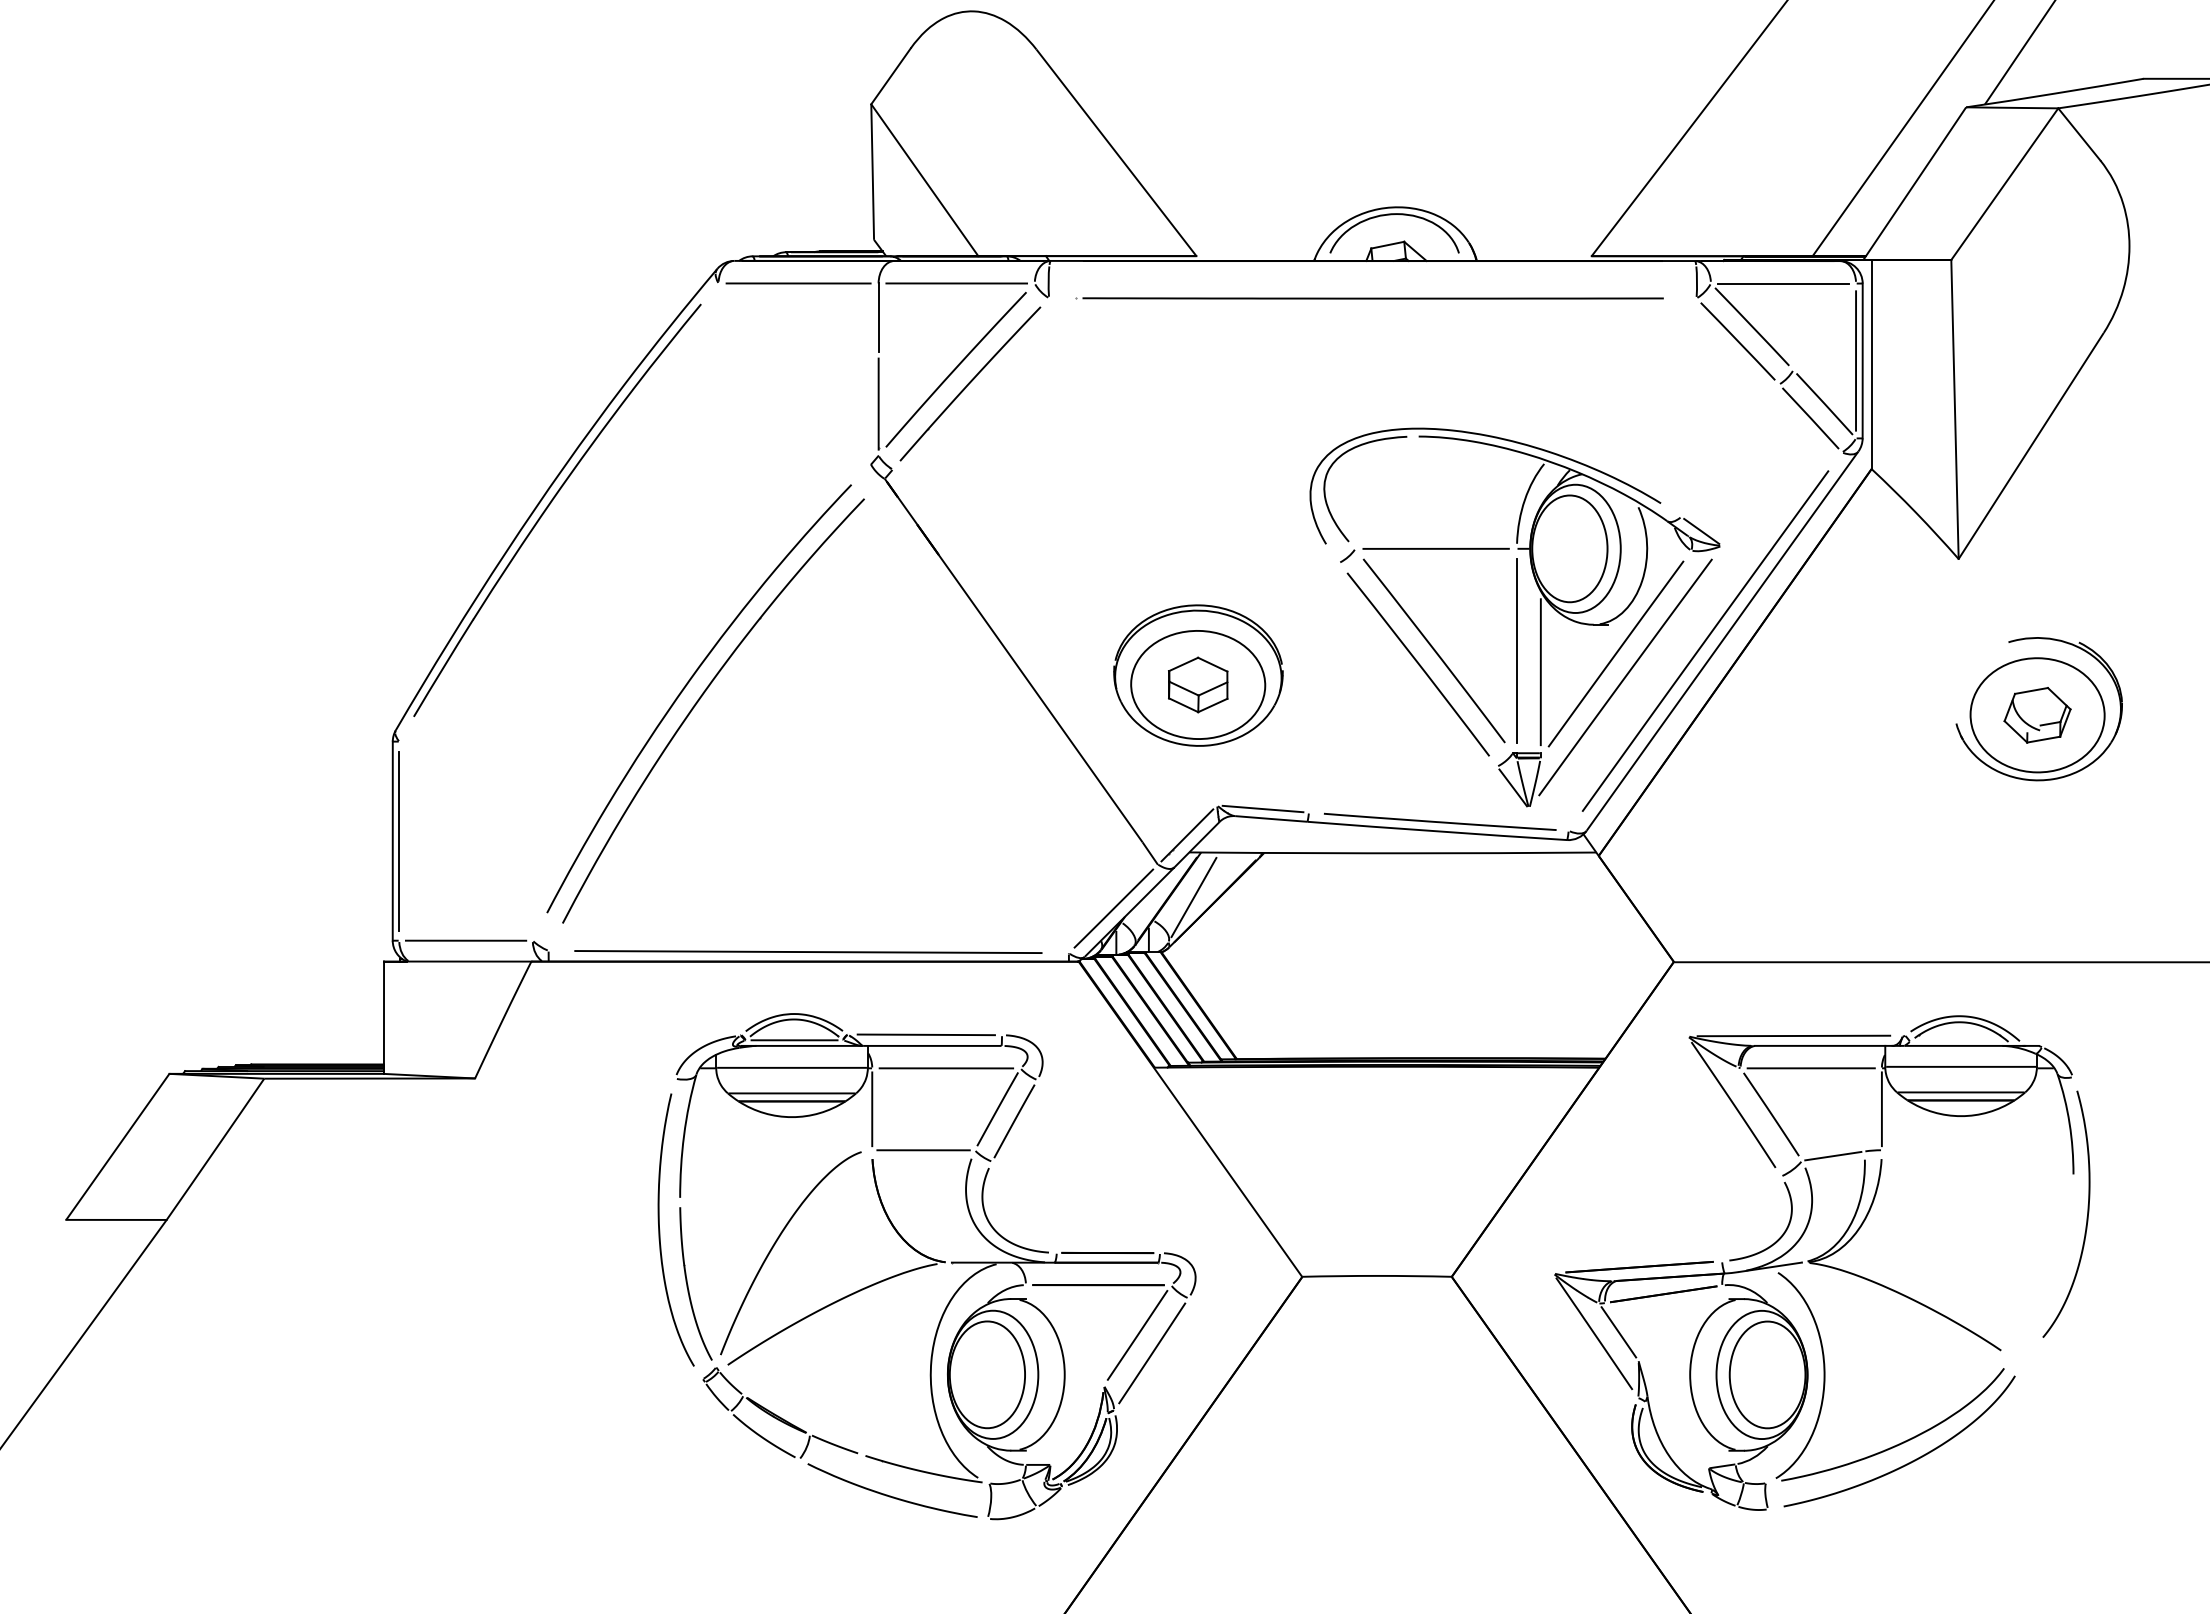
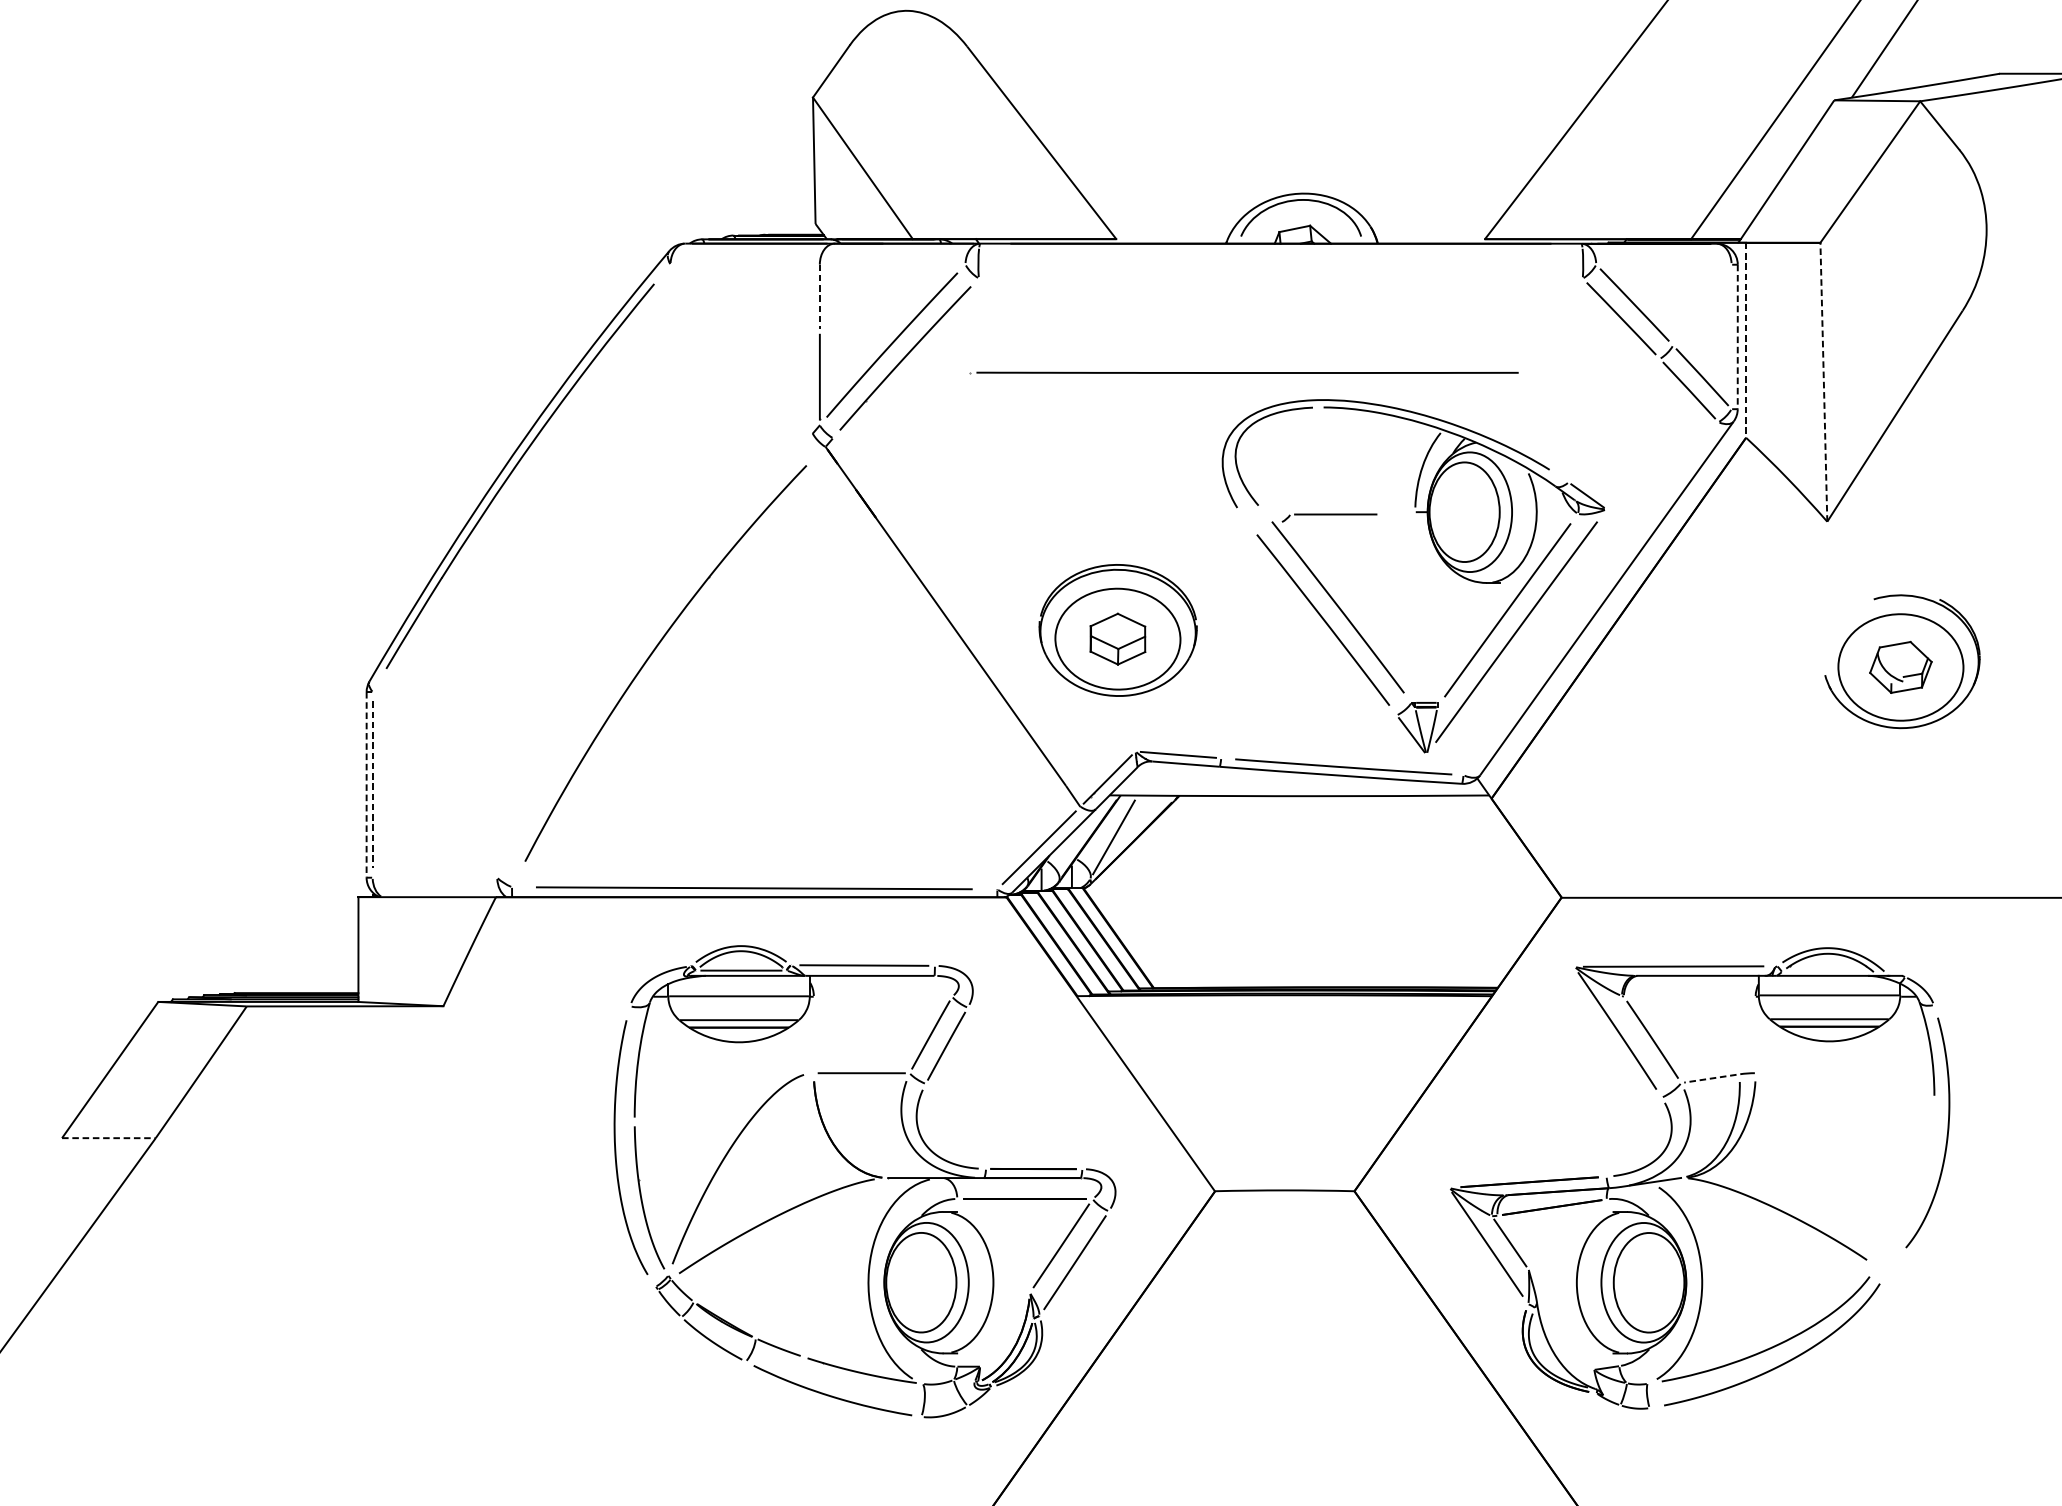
line: (798, 283) -> (745, 264), removed
line: (956, 283) -> (892, 264), removed
line: (1783, 283) -> (1663, 264), removed
line: (1369, 298) -> (1244, 372), moved
line: (878, 317) -> (819, 296), solid -> dashed
line: (1856, 360) -> (1731, 336), removed
line: (1862, 361) -> (1737, 337), solid -> dashed
line: (1871, 364) -> (1745, 340), solid -> dashed
line: (1954, 409) -> (1823, 382), solid -> dashed
part: (1424, 554) -> (1329, 517), size x0.6
line: (1705, 640) -> (1591, 597), removed
line: (1516, 651) -> (1414, 607), removed
line: (1540, 672) -> (1437, 627), removed
curve: (685, 688) -> (639, 642), removed
line: (392, 841) -> (366, 785), solid -> dashed
line: (399, 841) -> (372, 785), solid -> dashed
line: (465, 940) -> (434, 877), removed
line: (946, 1068) -> (883, 996), removed
line: (1810, 1068) -> (1689, 996), removed
line: (872, 1109) -> (814, 1035), removed
line: (1881, 1109) -> (1755, 1035), removed
line: (1832, 1156) -> (1709, 1079), solid -> dashed
line: (116, 1219) -> (108, 1137), solid -> dashed

